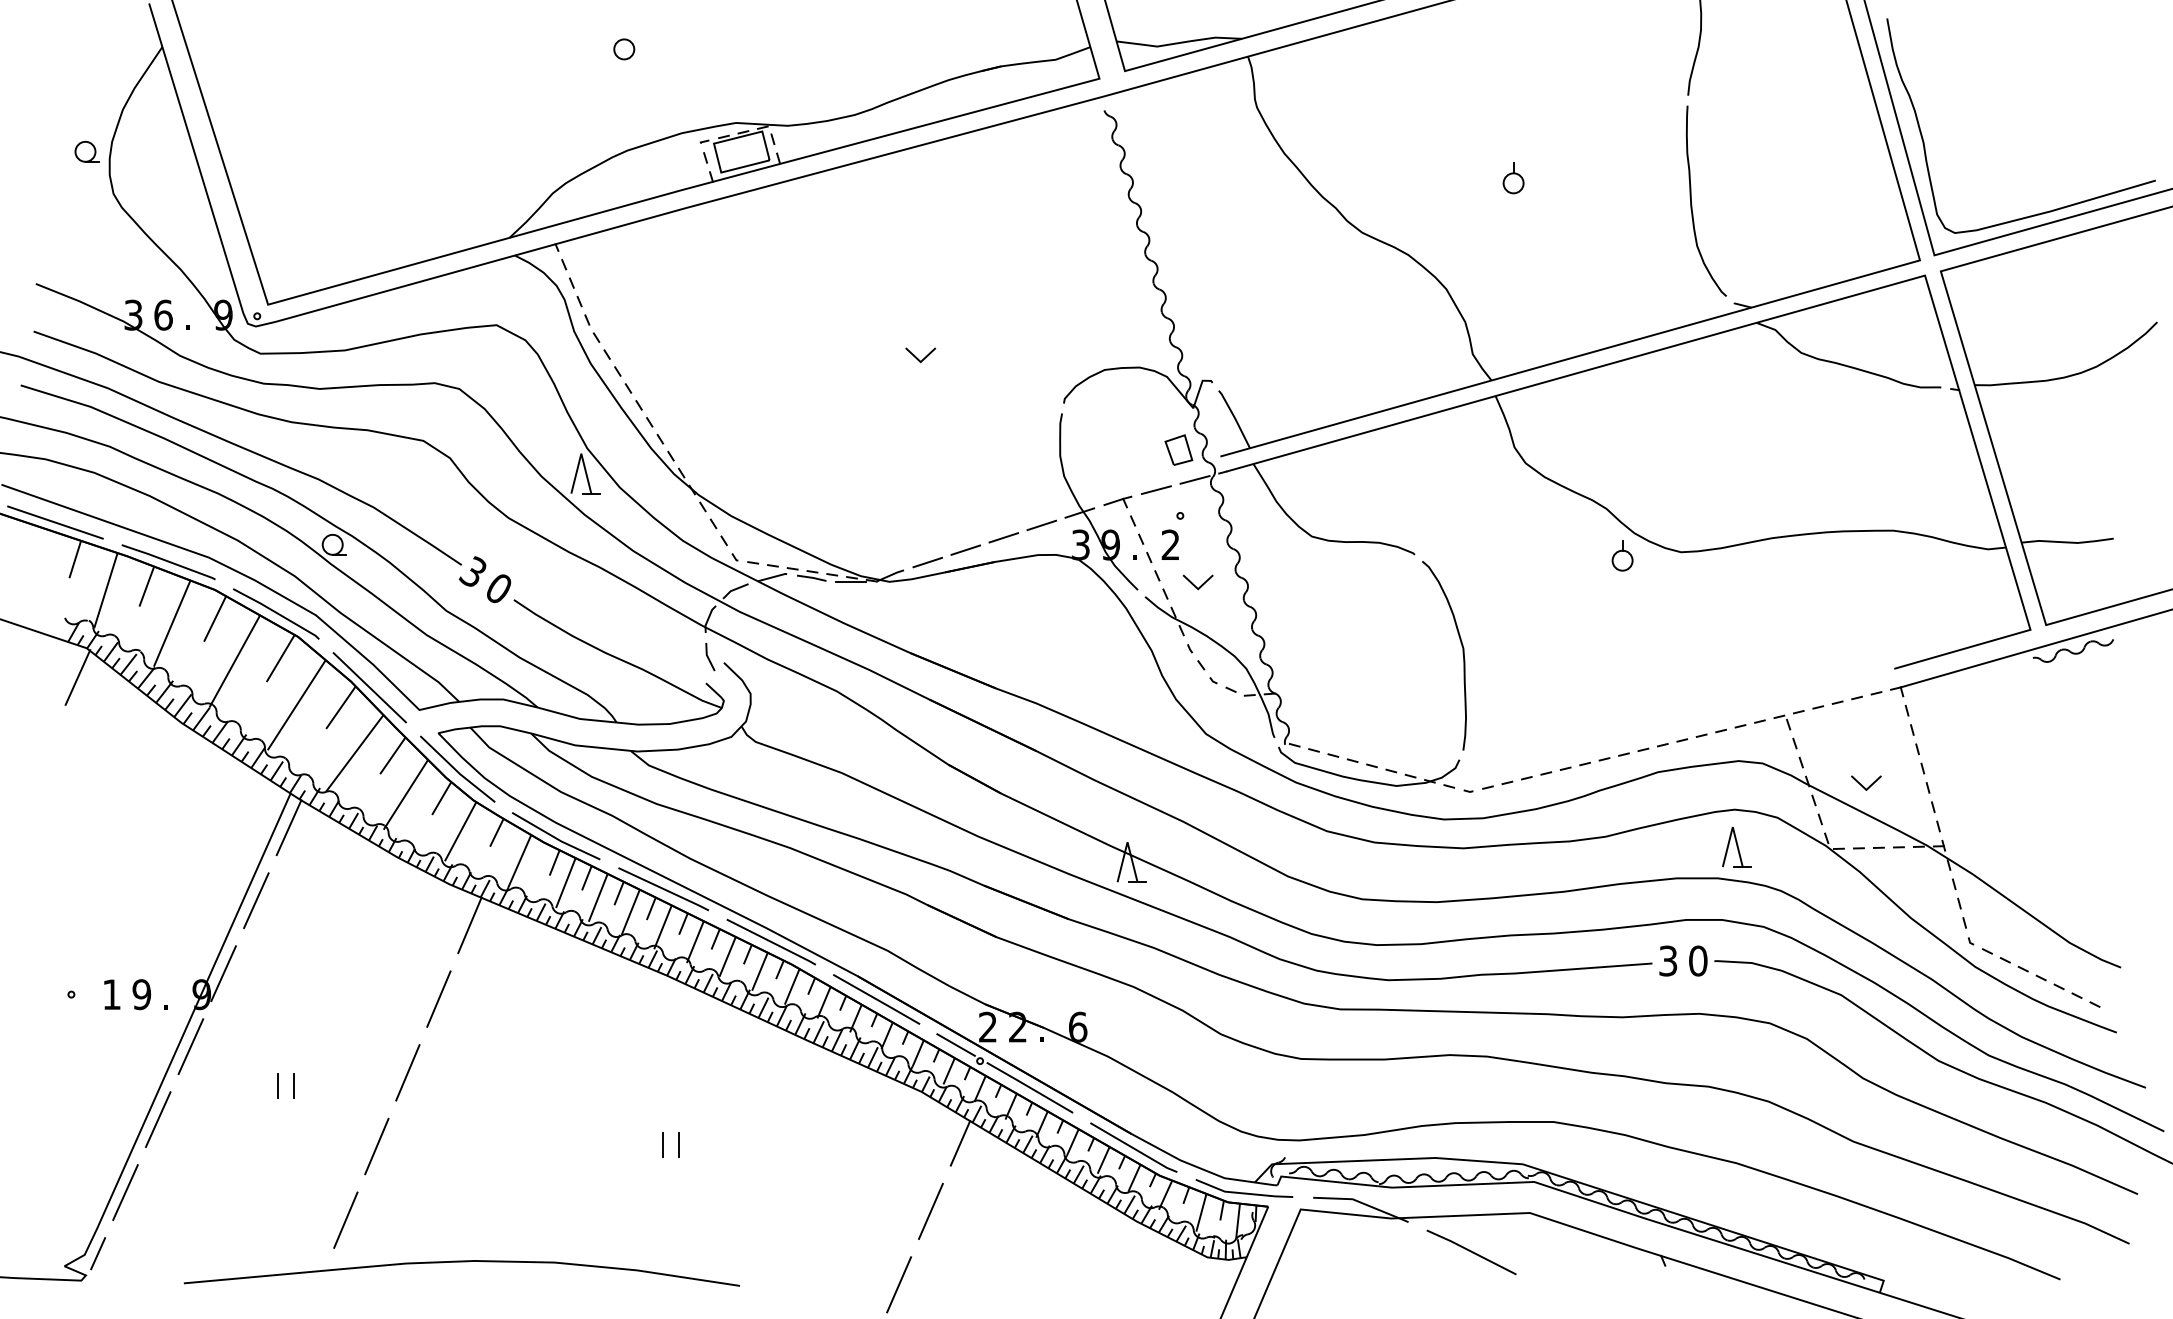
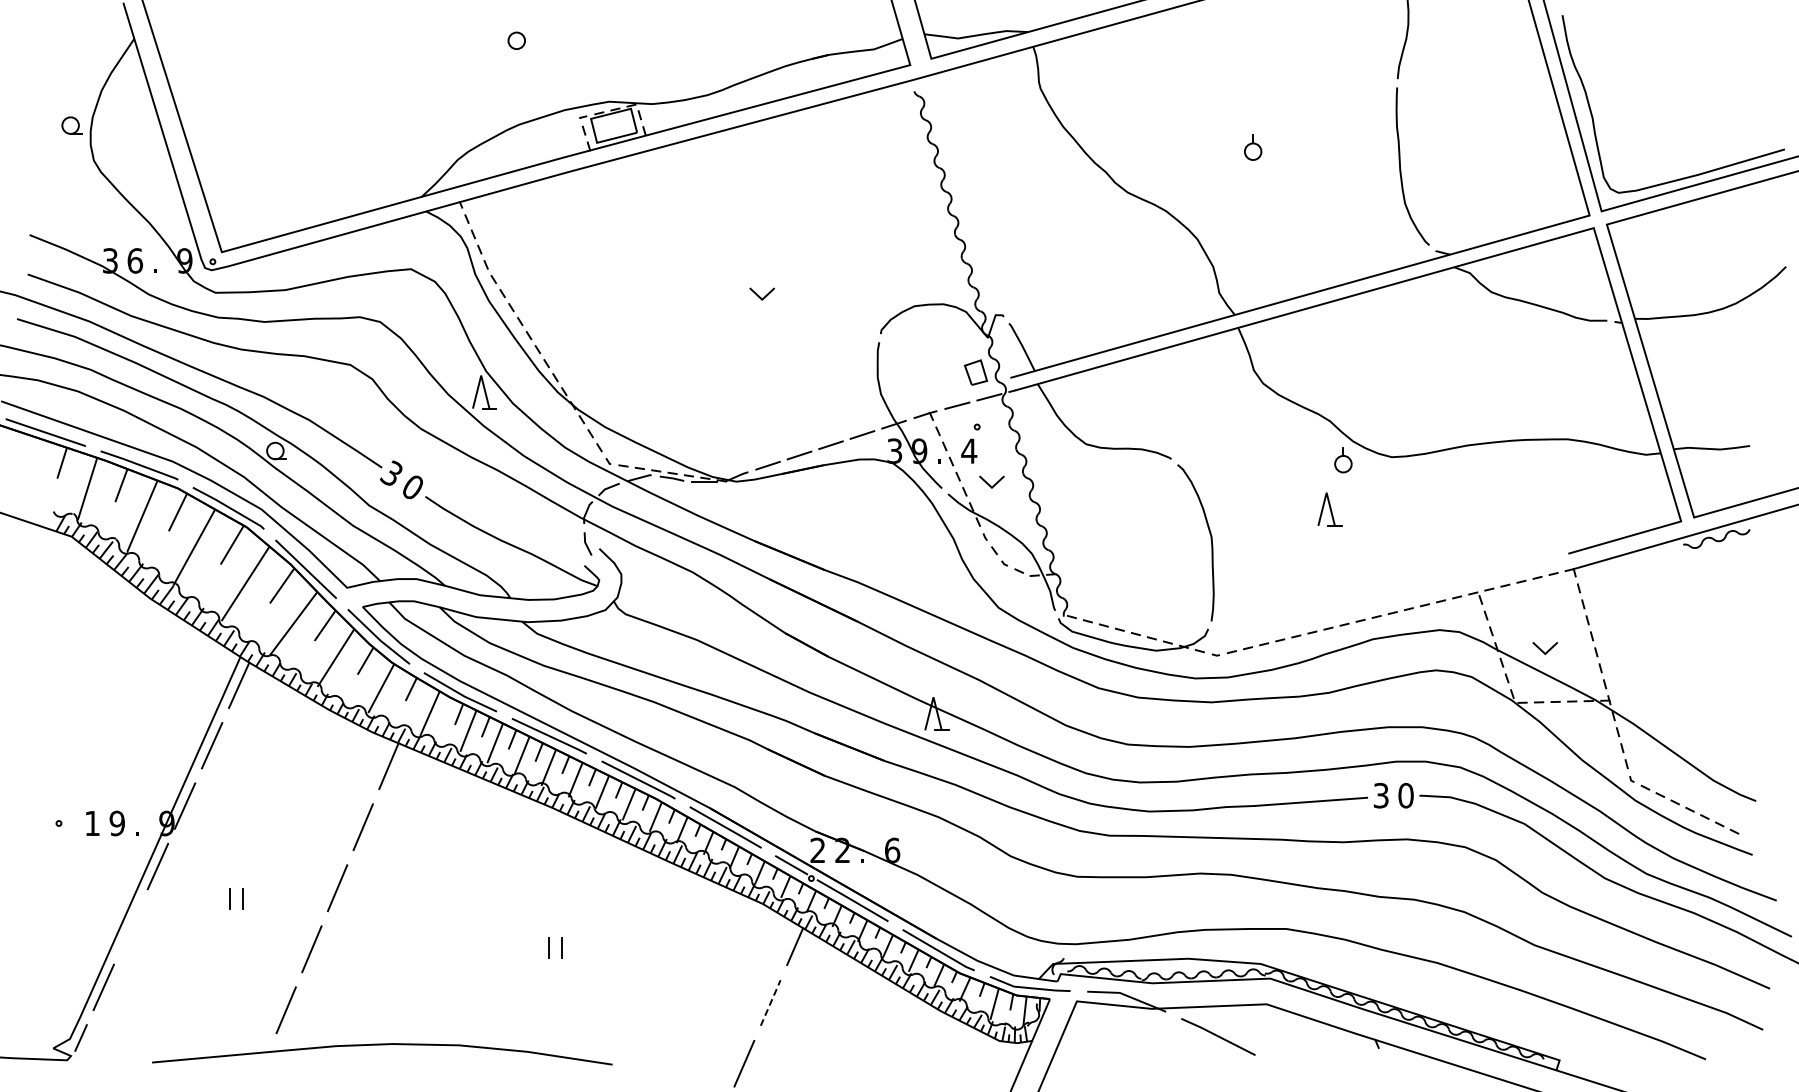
text: (1171, 544) -> (969, 450), 2 -> 4
line: (78, 677) -> (64, 560), removed
part: (1736, 847) -> (1329, 509), moved
line: (157, 1119) -> (130, 926), removed
line: (930, 1212) -> (770, 1003), solid -> dashed

